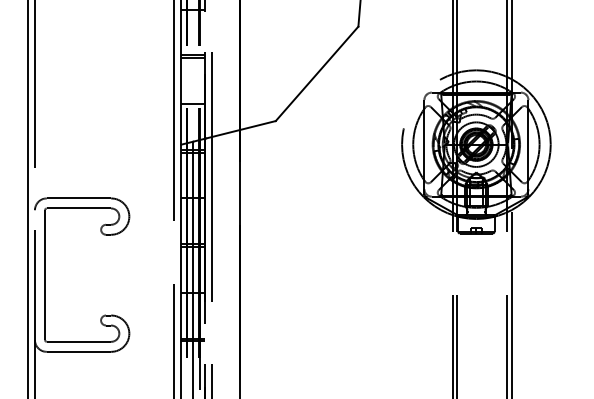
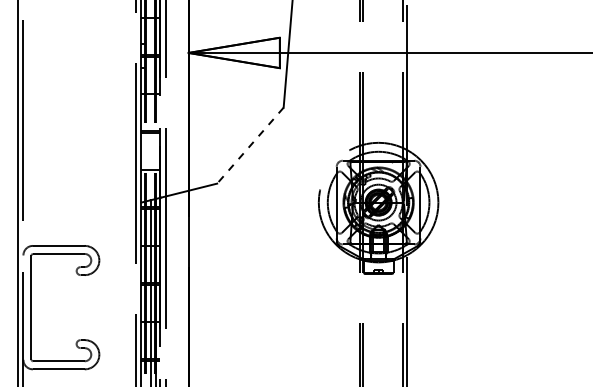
line: (317, 74) -> (250, 146), solid -> dashed

